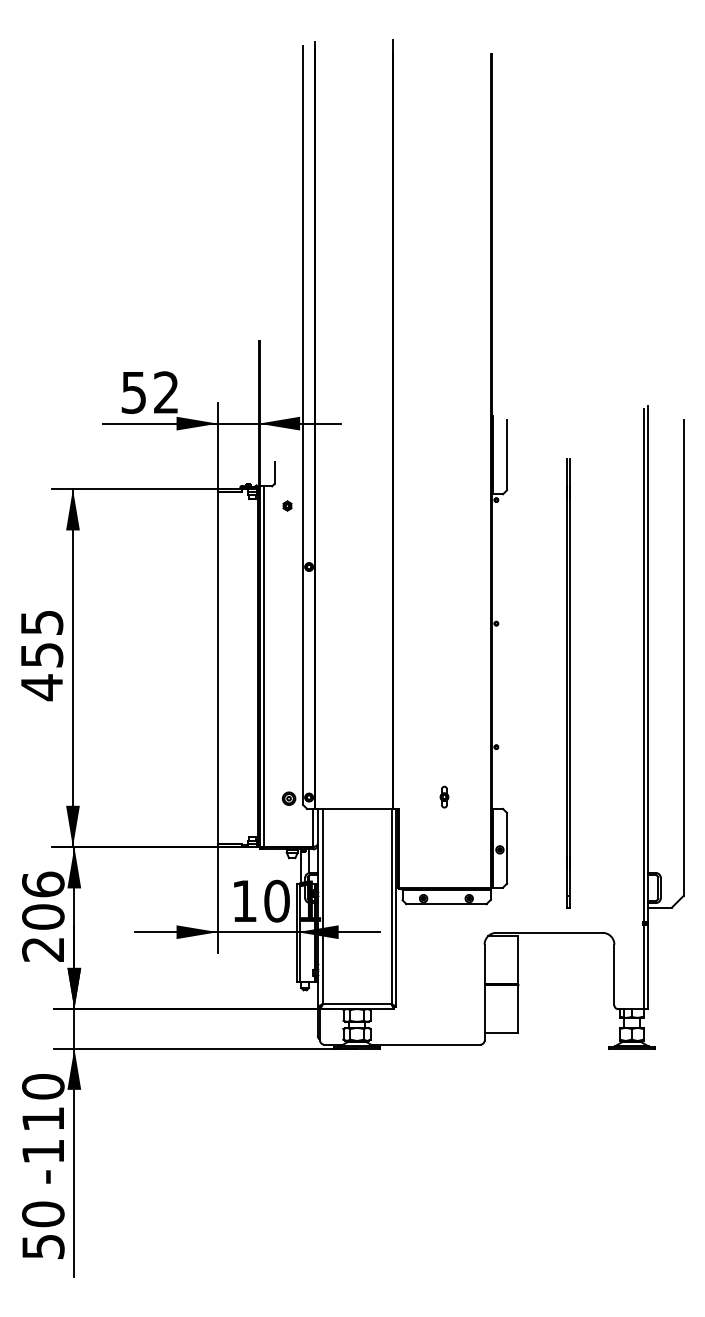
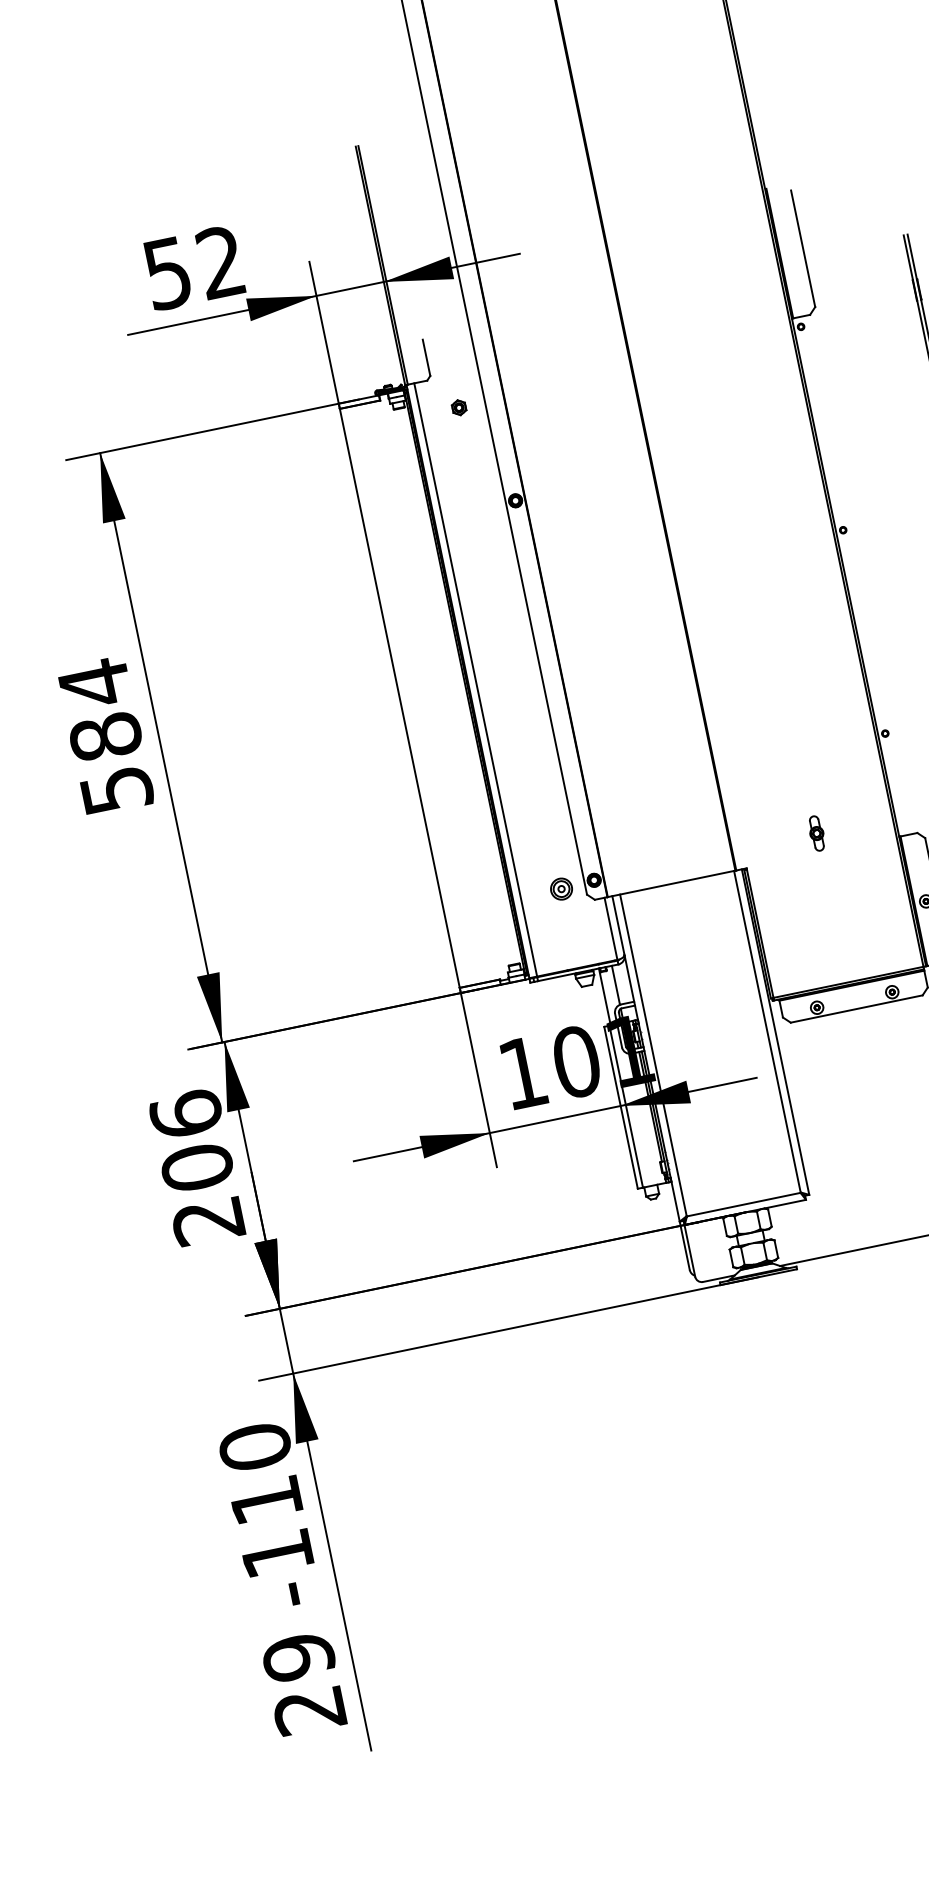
text: (41, 655) -> (105, 737), 455 -> 584
text: (43, 1230) -> (304, 1683), 50 -> 29

